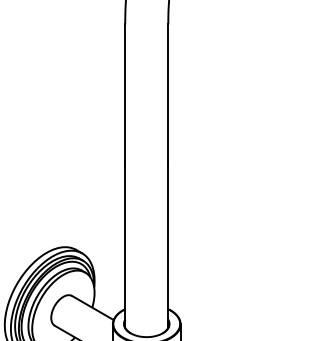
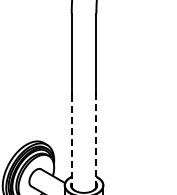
line: (168, 245) -> (96, 140), solid -> dashed
line: (124, 247) -> (71, 141), solid -> dashed

